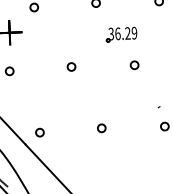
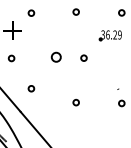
part: (120, 34) -> (109, 35), moved
circle: (133, 64) -> (83, 57), moved
circle: (71, 67) -> (56, 57), size x1.6
circle: (40, 132) -> (31, 88), moved

